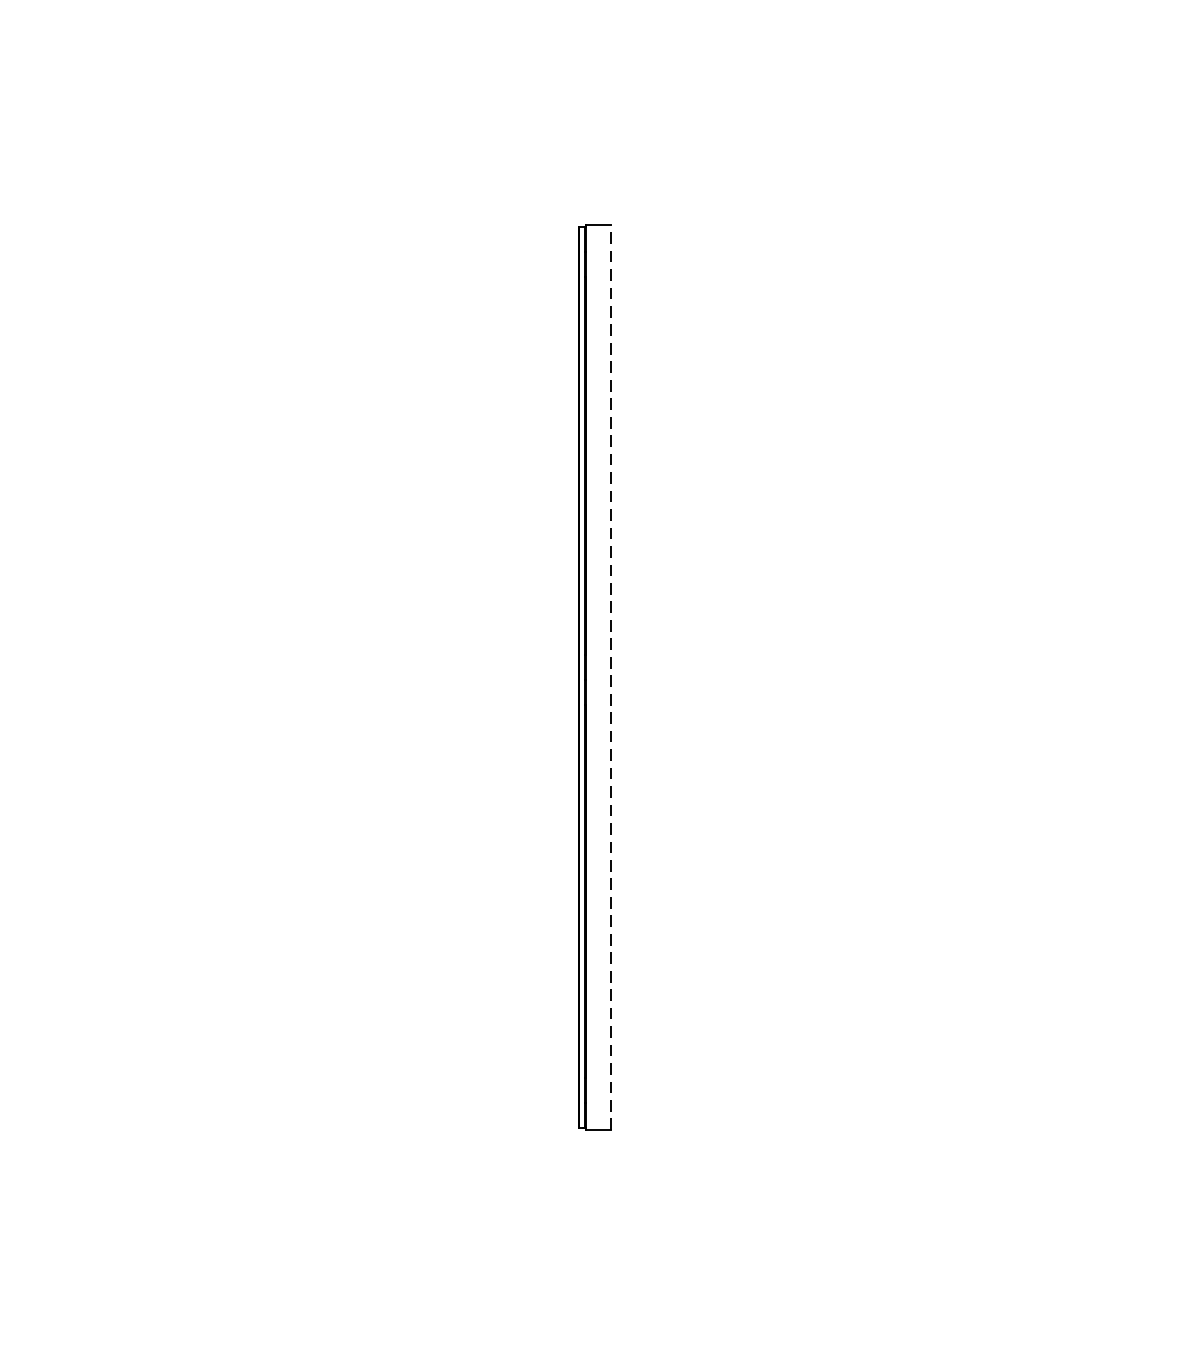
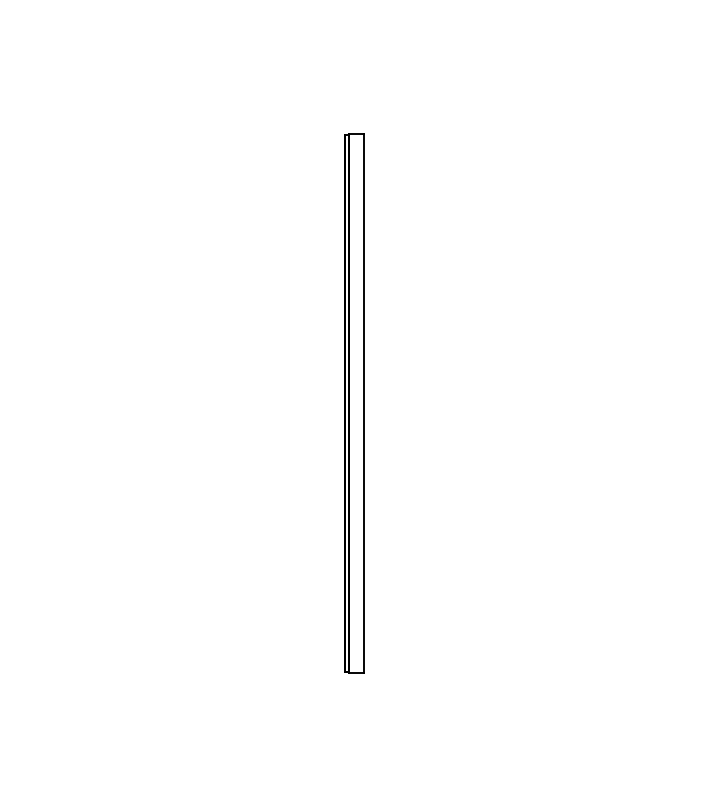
line: (611, 677) -> (364, 403), dashed -> solid

